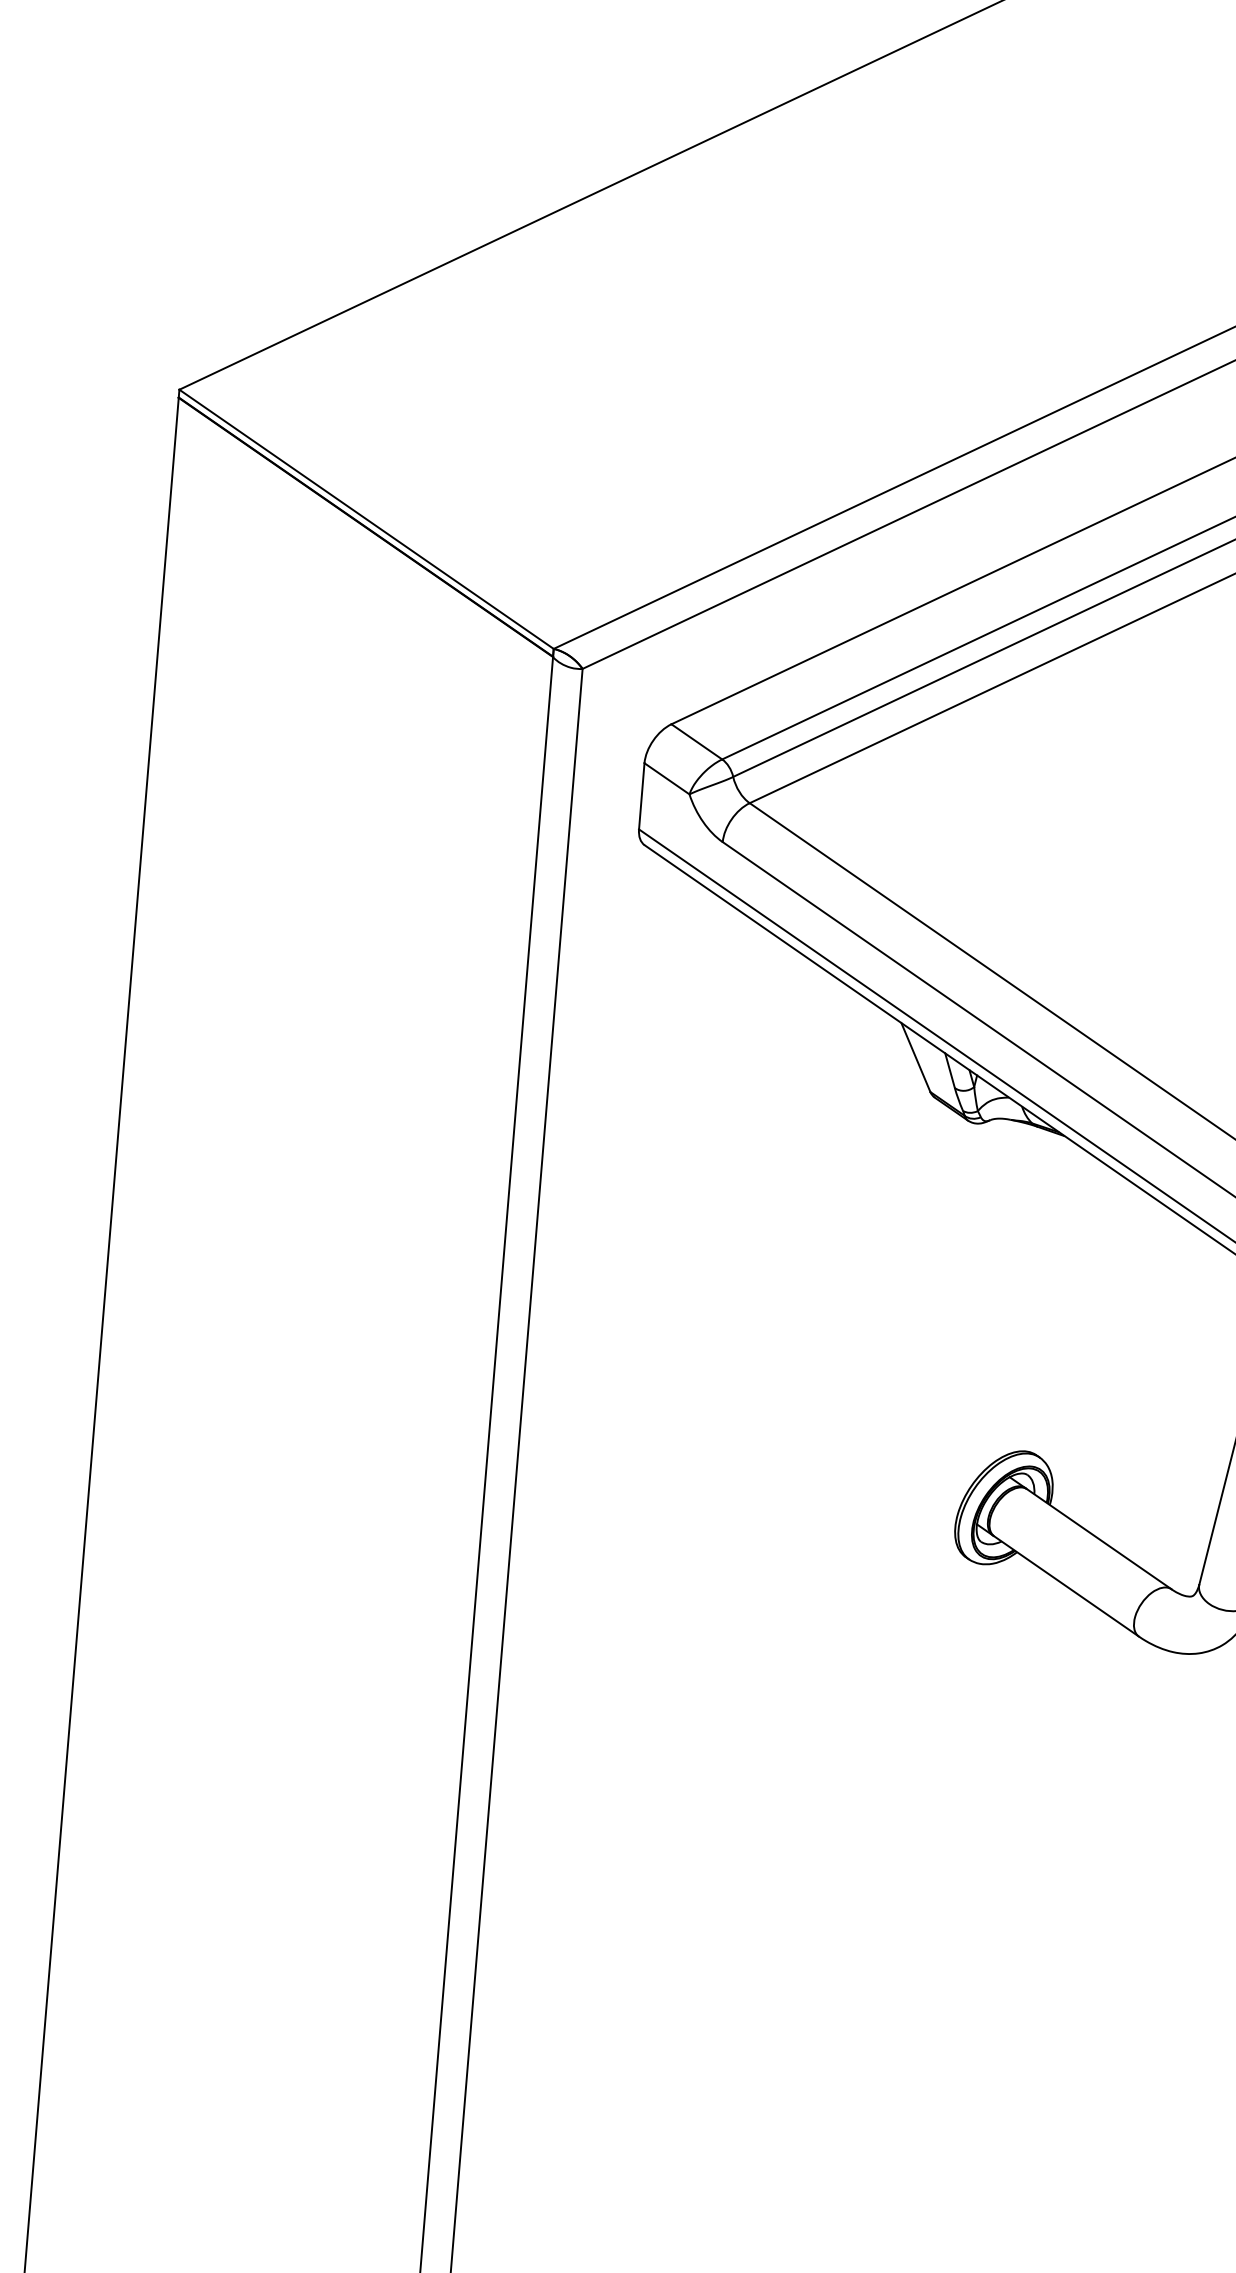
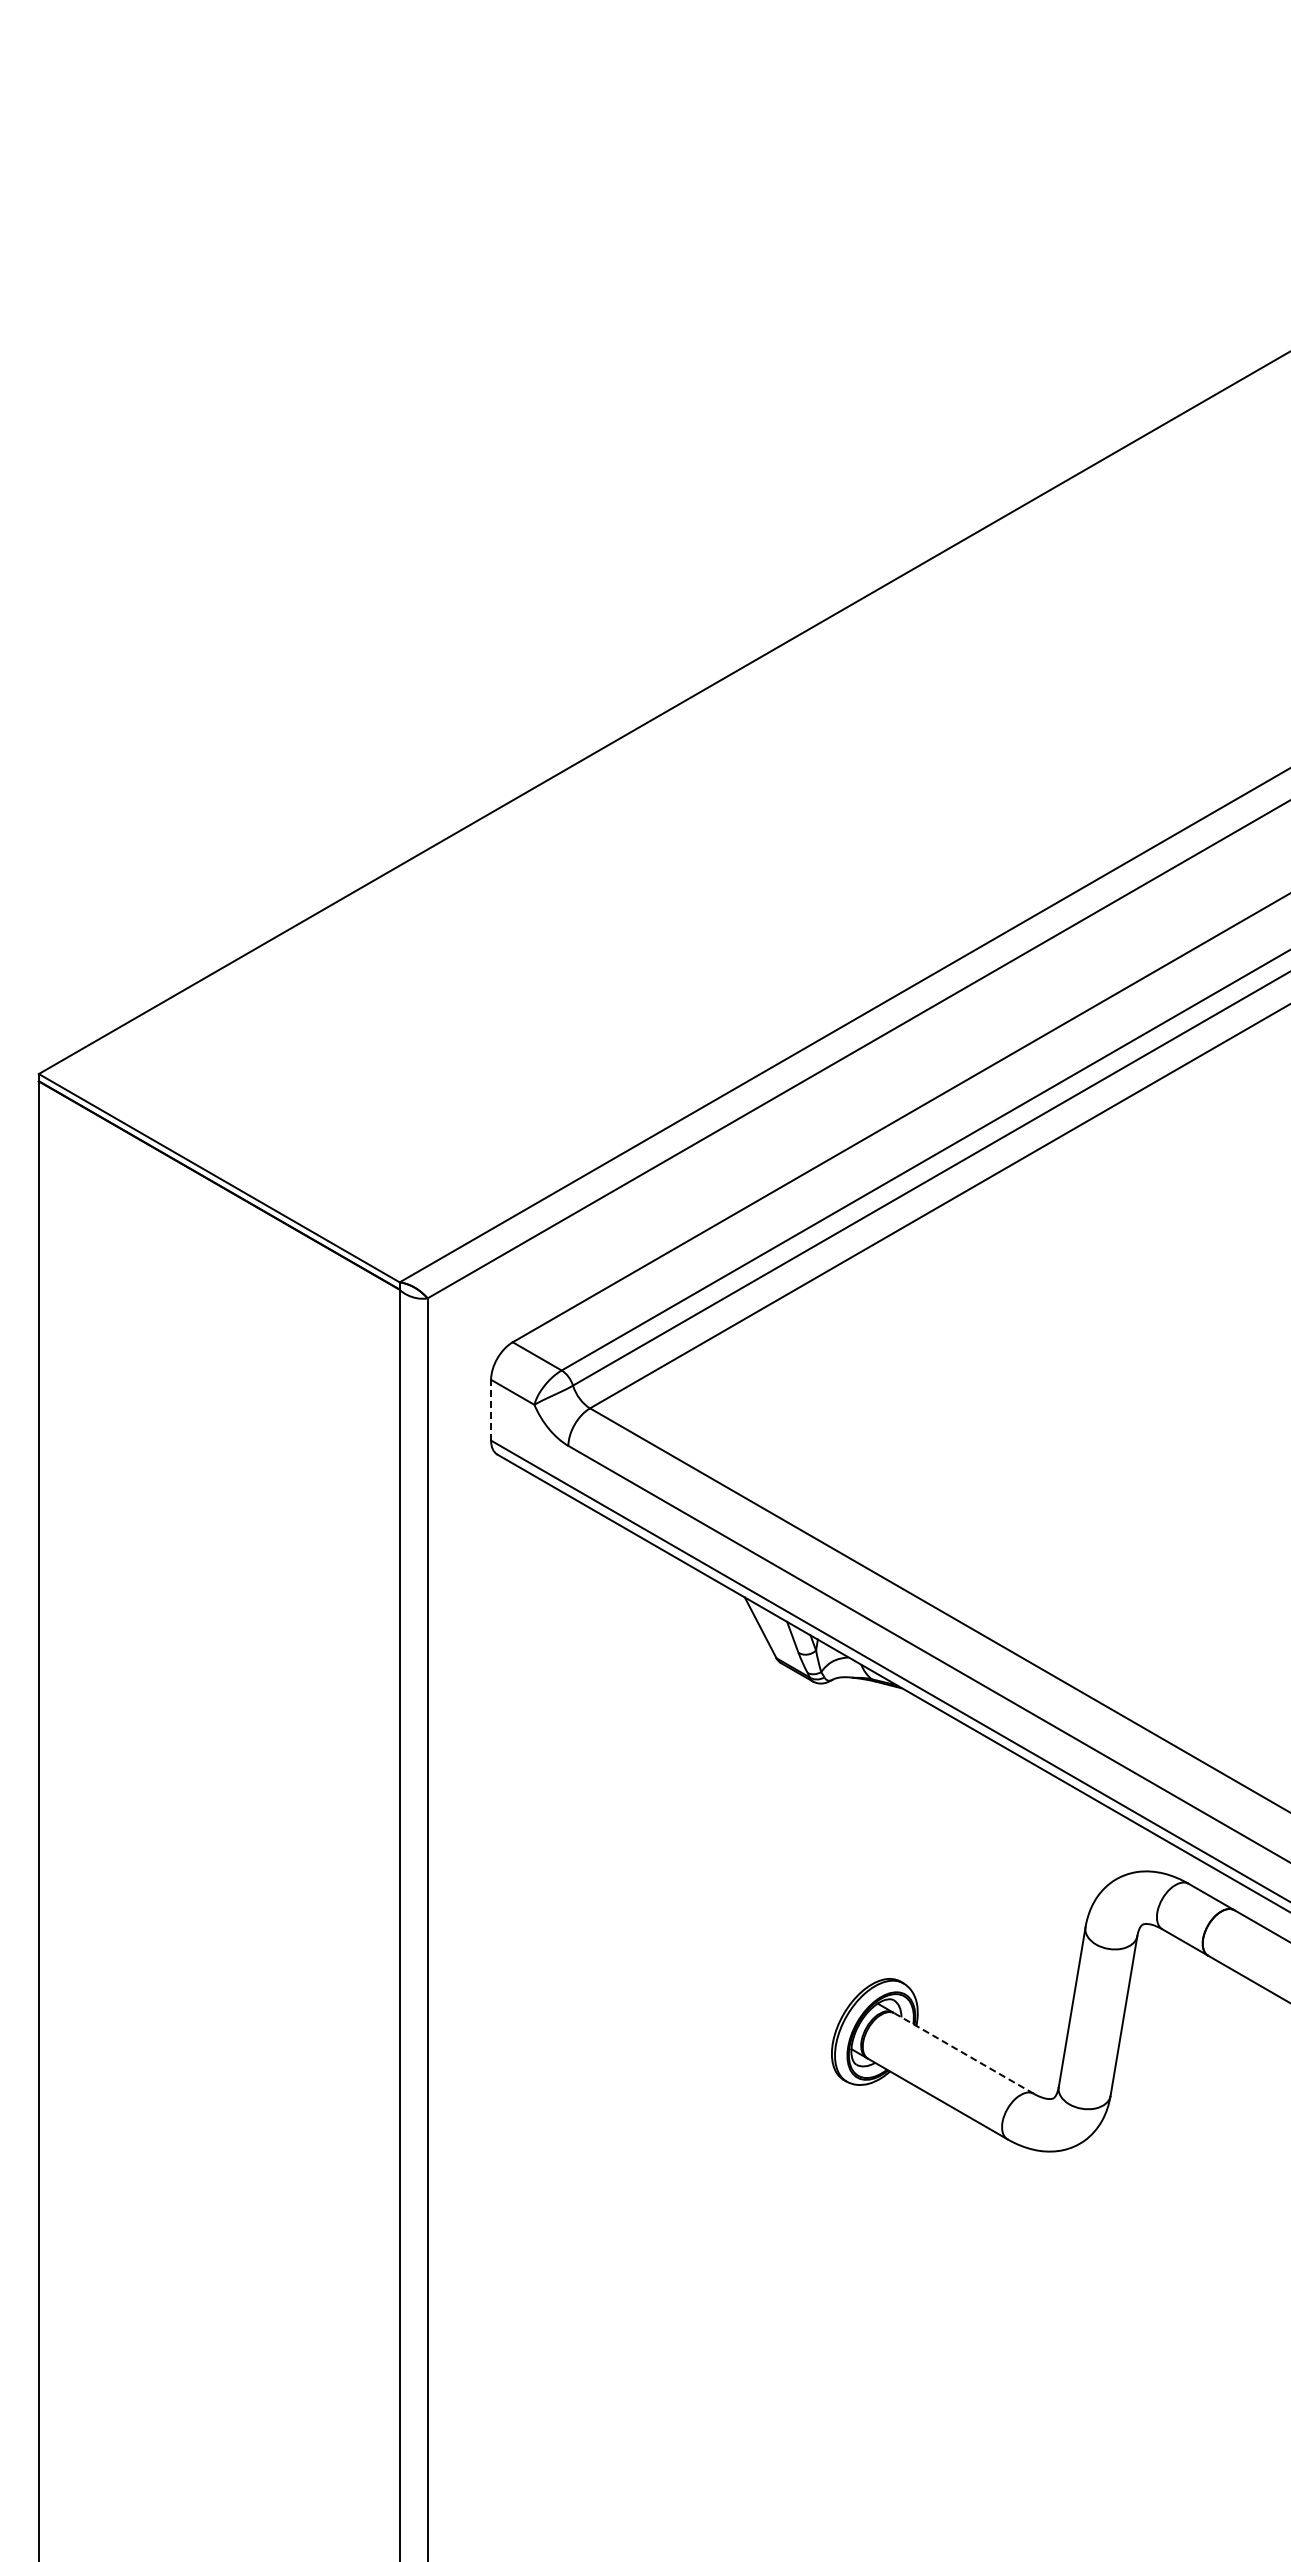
line: (642, 795) -> (491, 1409), solid -> dashed
line: (1098, 1539) -> (963, 2053), solid -> dashed

